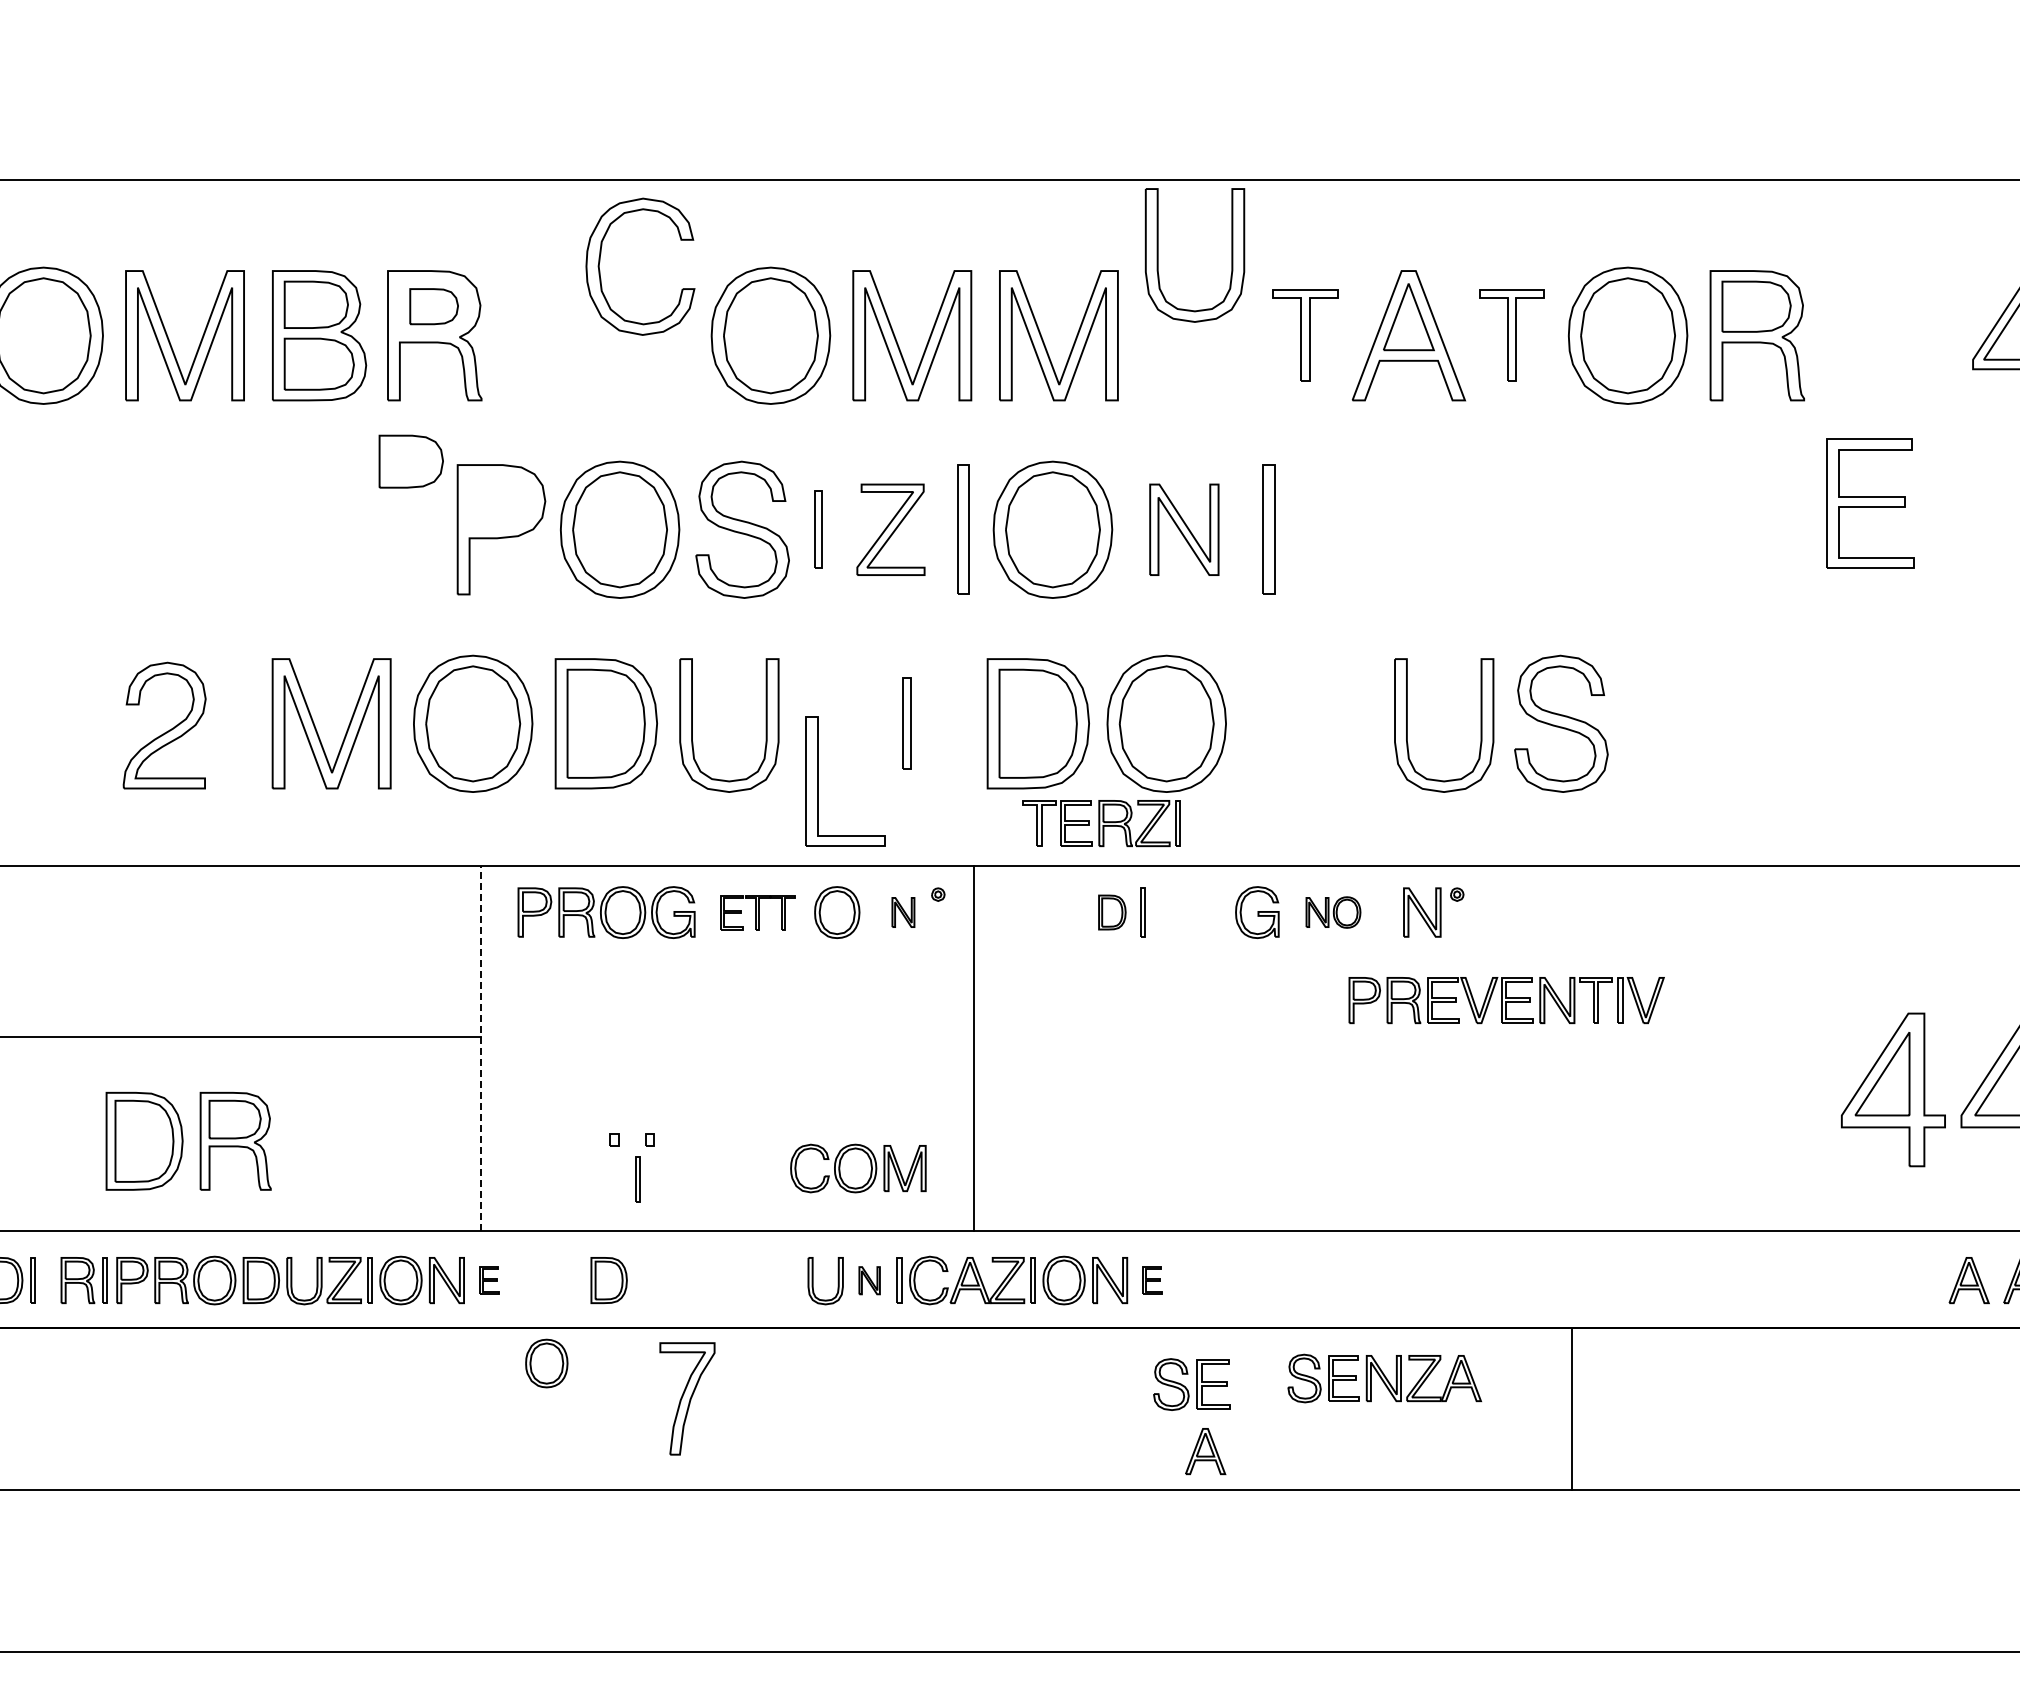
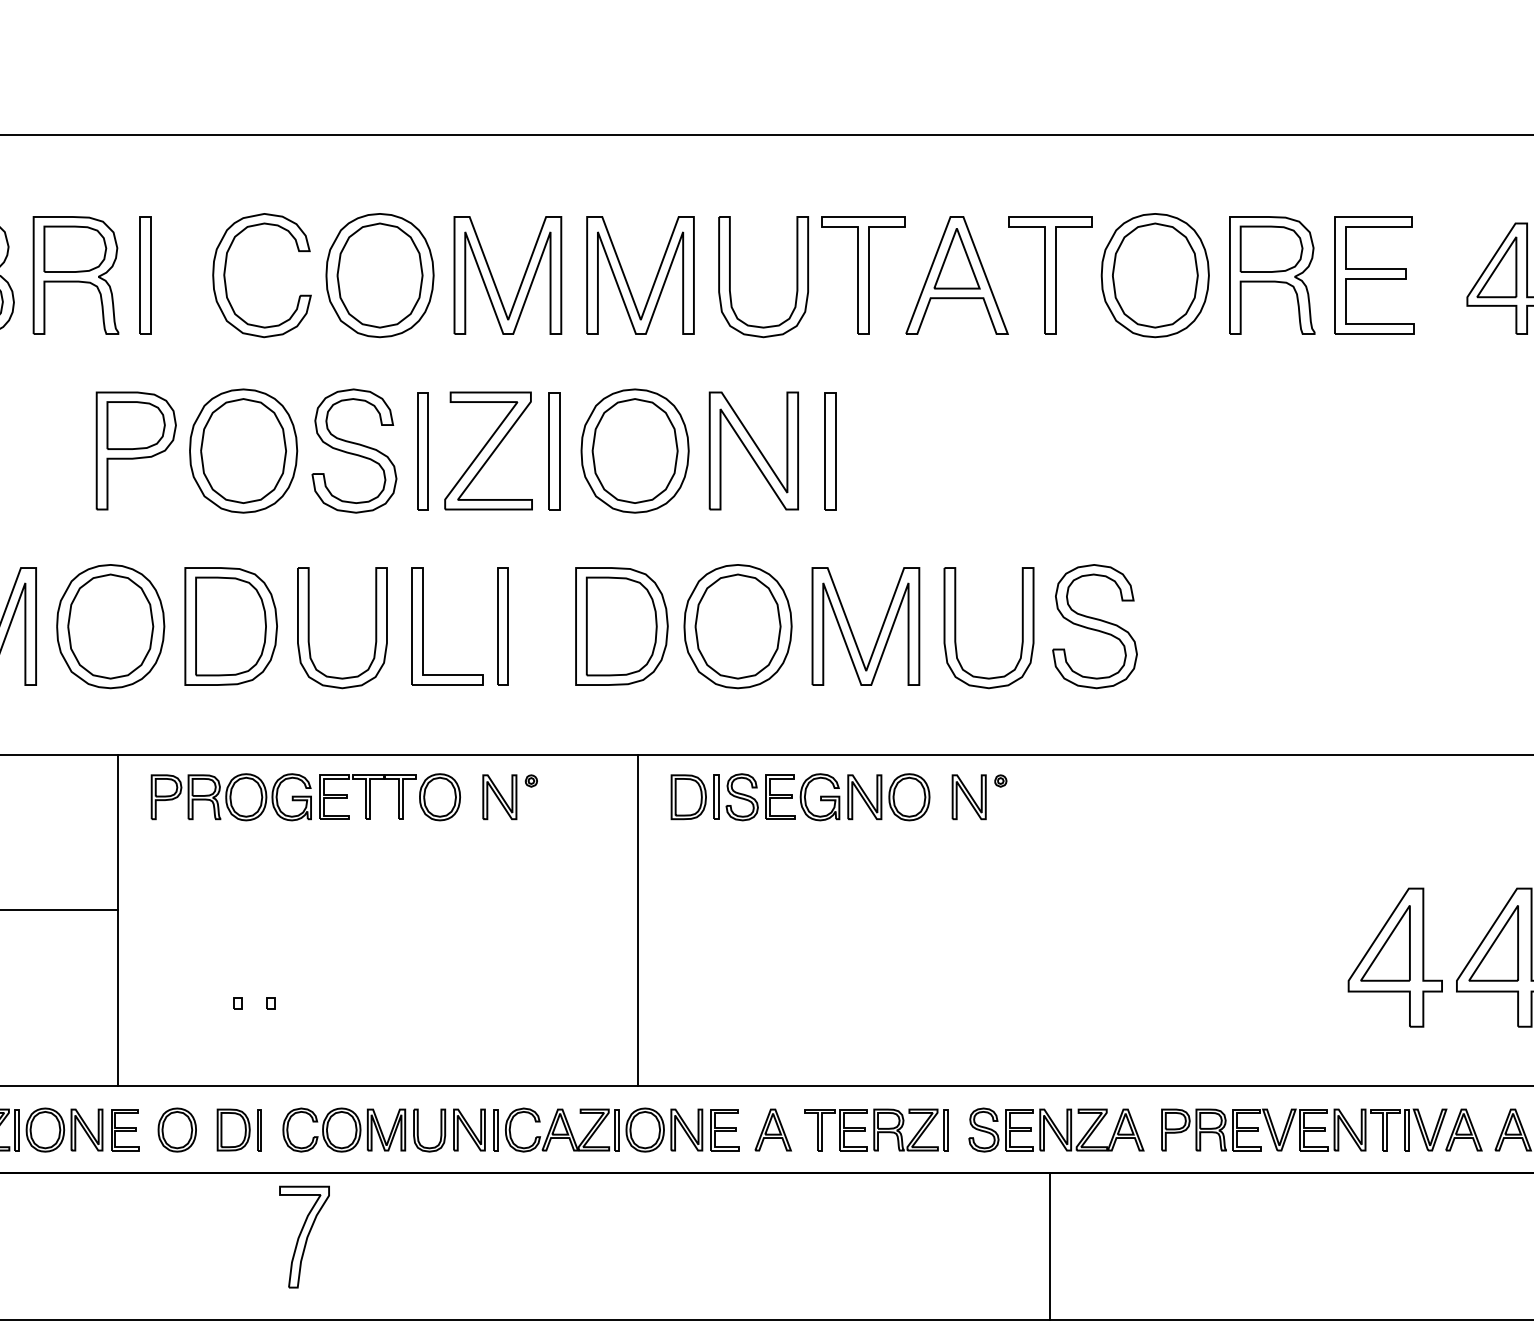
part: (1158, 255) -> (730, 277), moved
part: (600, 262) -> (225, 271), moved
part: (434, 306) -> (75, 249), size x1.43
part: (510, 335) -> (144, 275), added
part: (1305, 335) -> (863, 275), size x1.43
part: (1511, 335) -> (1049, 275), size x1.43
part: (410, 461) -> (135, 425), moved
part: (1870, 503) -> (1374, 275), moved
part: (818, 529) -> (423, 450), size x1.67
part: (890, 529) -> (488, 450), size x1.43
part: (1184, 529) -> (754, 450), size x1.43
part: (906, 723) -> (502, 626), size x1.43
part: (1293, 729) -> (852, 631), added
part: (818, 781) -> (423, 626), moved
part: (1101, 823) -> (876, 1130), moved
part: (757, 912) -> (367, 797), size x1.43
part: (903, 912) -> (499, 797), size x1.67
part: (1112, 912) -> (688, 797), size x1.43
part: (1333, 912) -> (888, 797), size x1.67
part: (1506, 1000) -> (1304, 1130), moved
line: (480, 1048) -> (117, 920), dashed -> solid
line: (973, 1048) -> (637, 920), moved
part: (858, 1168) -> (344, 1130), moved
part: (637, 1179) -> (259, 1130), moved
part: (489, 1280) -> (125, 1130), size x1.67
part: (869, 1280) -> (469, 1130), size x1.67
part: (1152, 1280) -> (725, 1130), size x1.67
part: (546, 1363) -> (177, 1130), moved
part: (1384, 1378) -> (1056, 1130), moved
part: (1191, 1384) -> (760, 797), moved
line: (1571, 1409) -> (1049, 1246), moved
part: (1205, 1451) -> (773, 1130), moved

